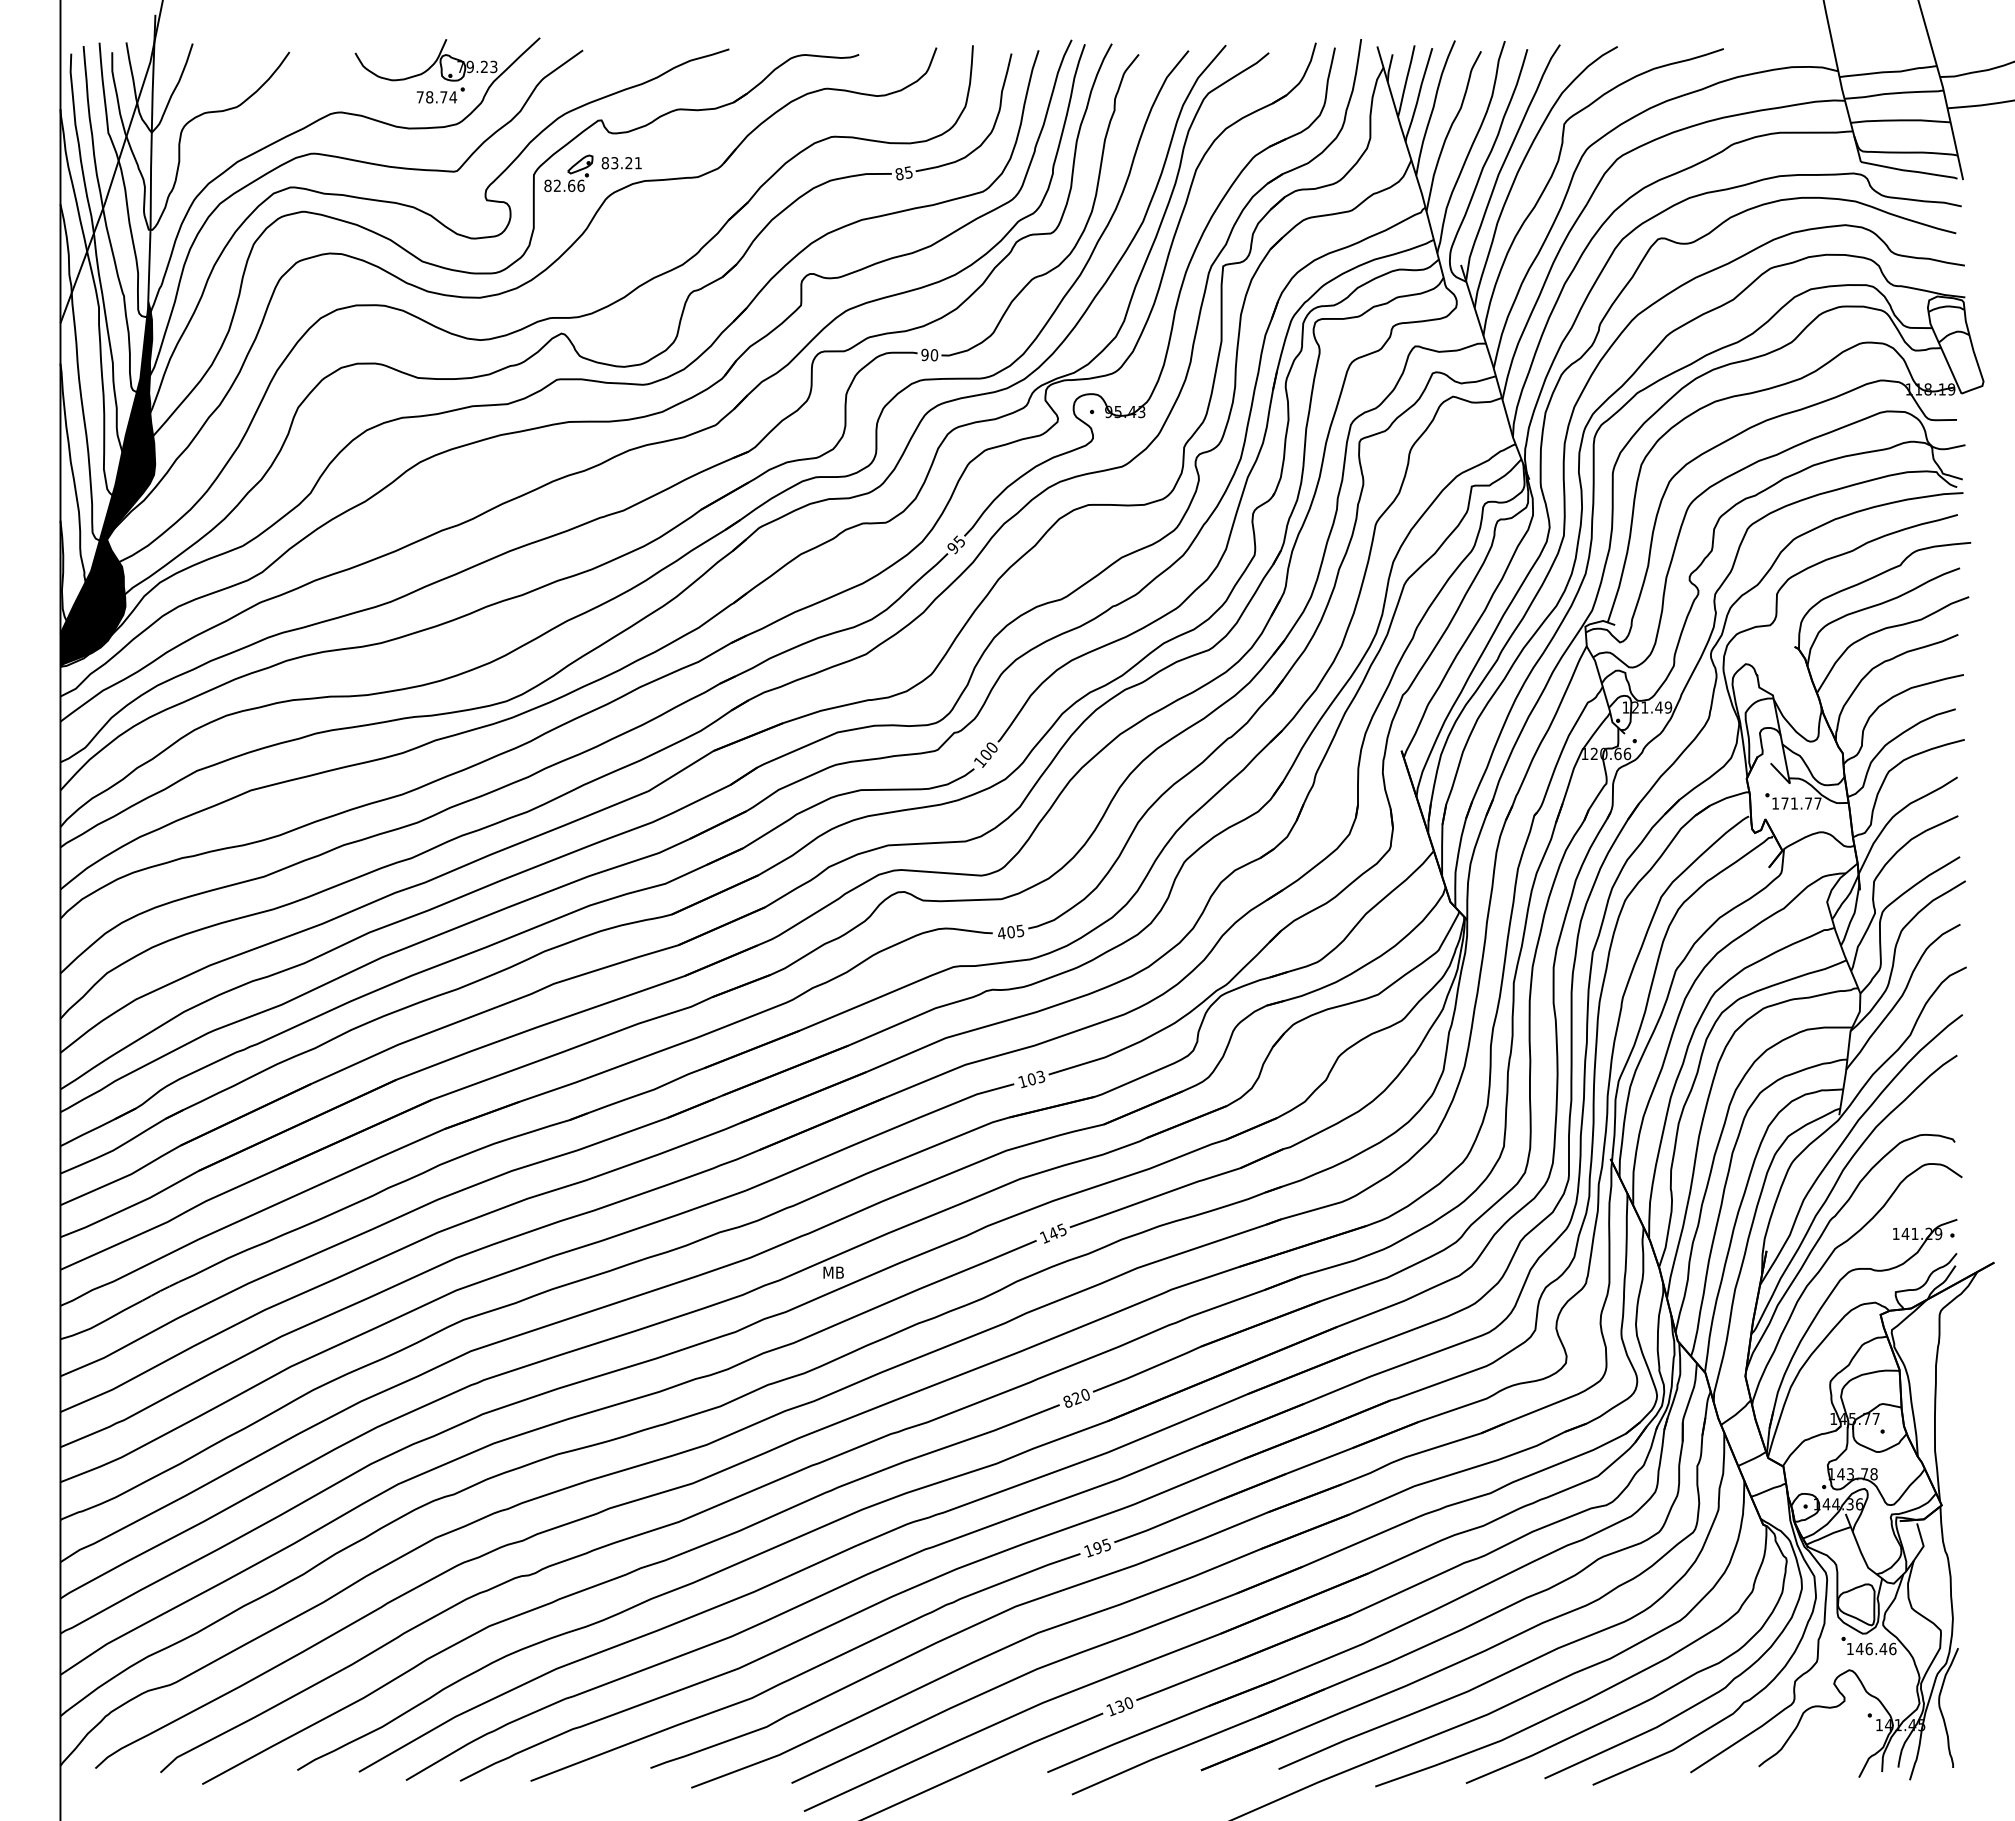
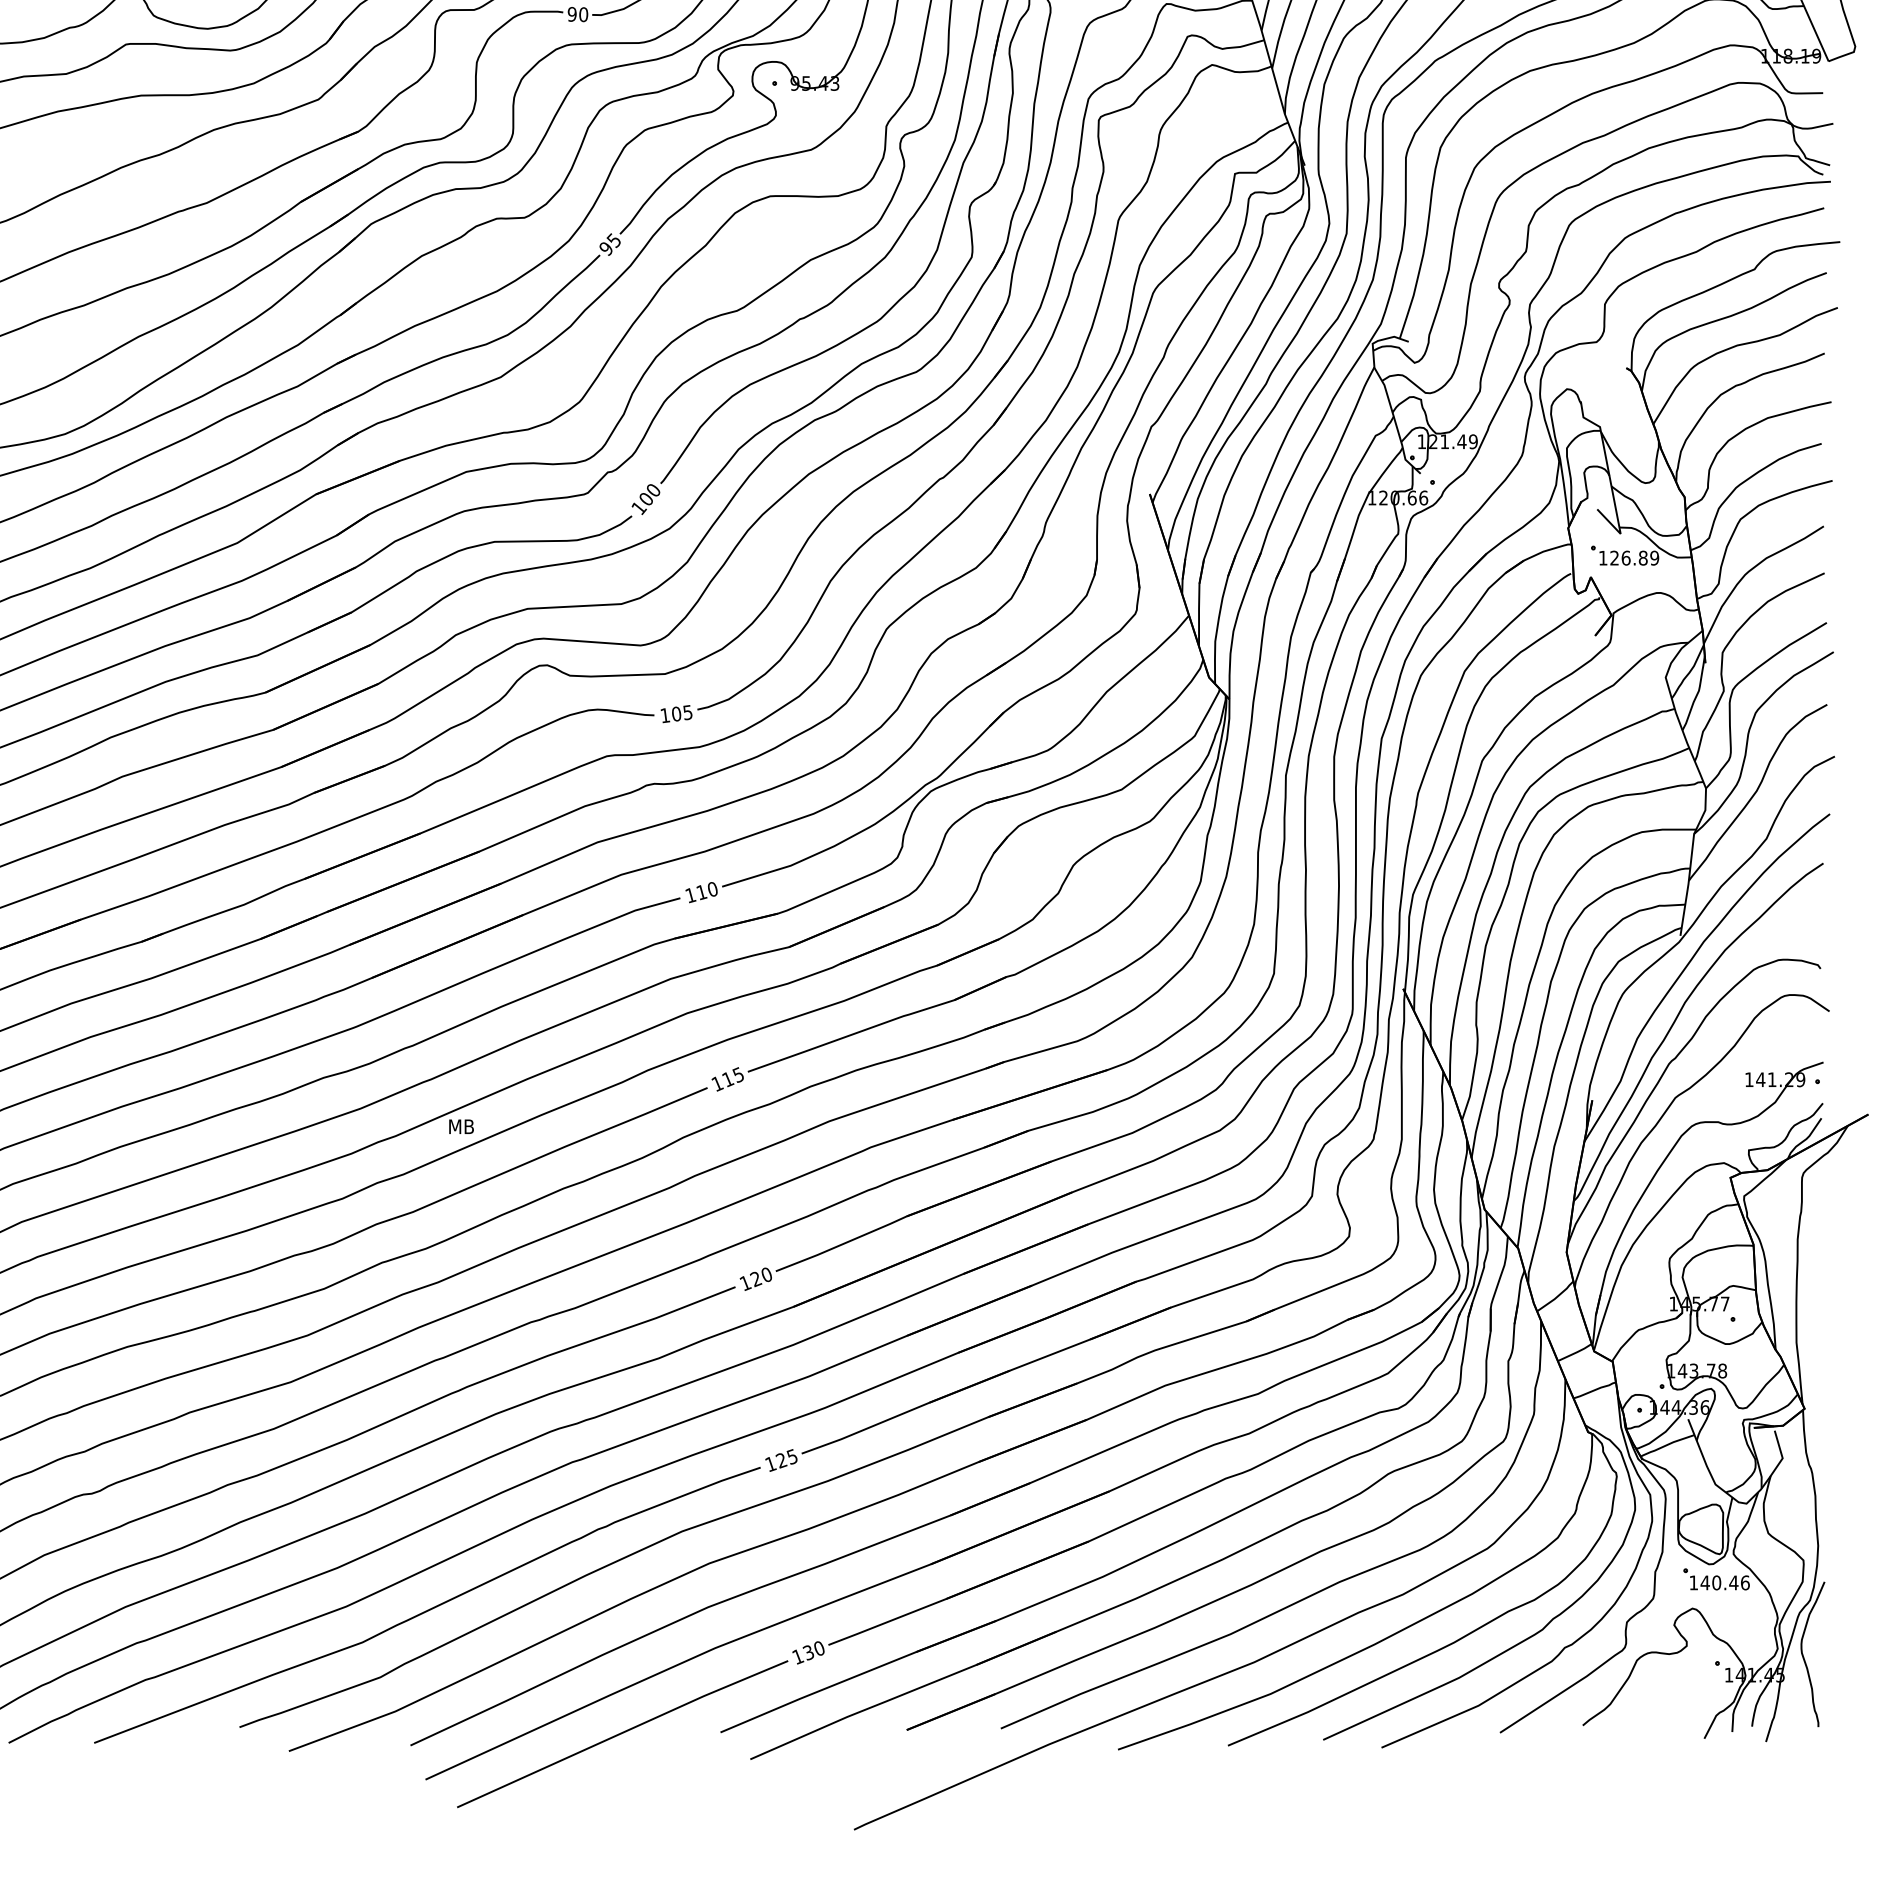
text: (1801, 803) -> (1634, 558), 171.77 -> 126.89
text: (1001, 933) -> (664, 715), 405 -> 105
text: (1036, 1078) -> (707, 891), 103 -> 110
text: (1053, 1233) -> (727, 1079), 145 -> 115
text: (1067, 1401) -> (744, 1282), 820 -> 120
text: (1097, 1548) -> (781, 1461), 195 -> 125
text: (1868, 1648) -> (1715, 1582), 146.46 -> 140.46

